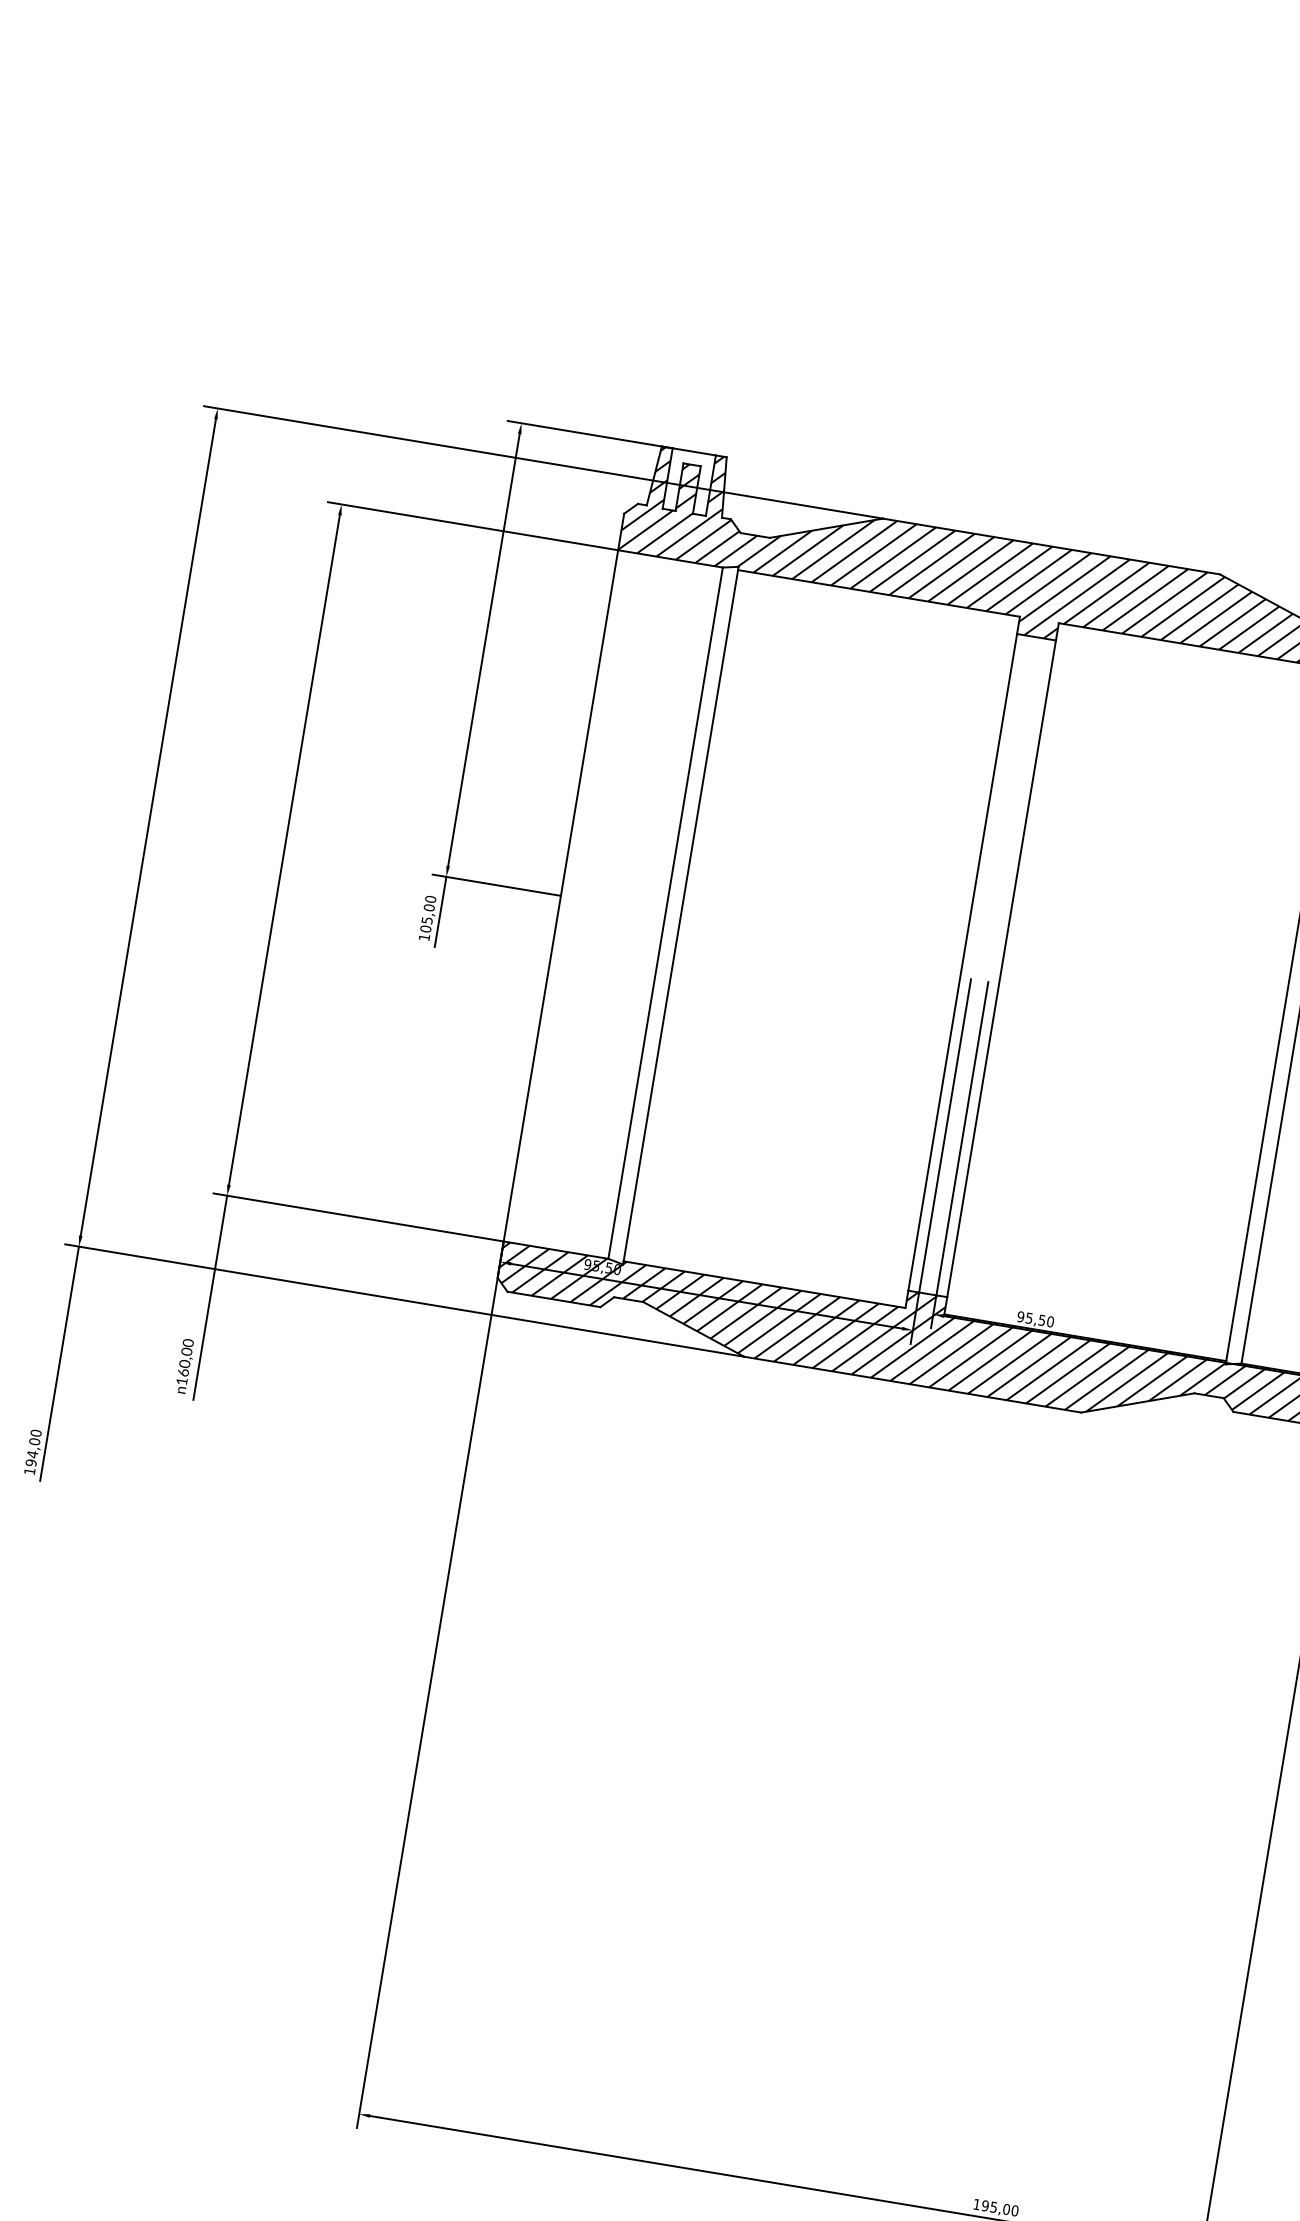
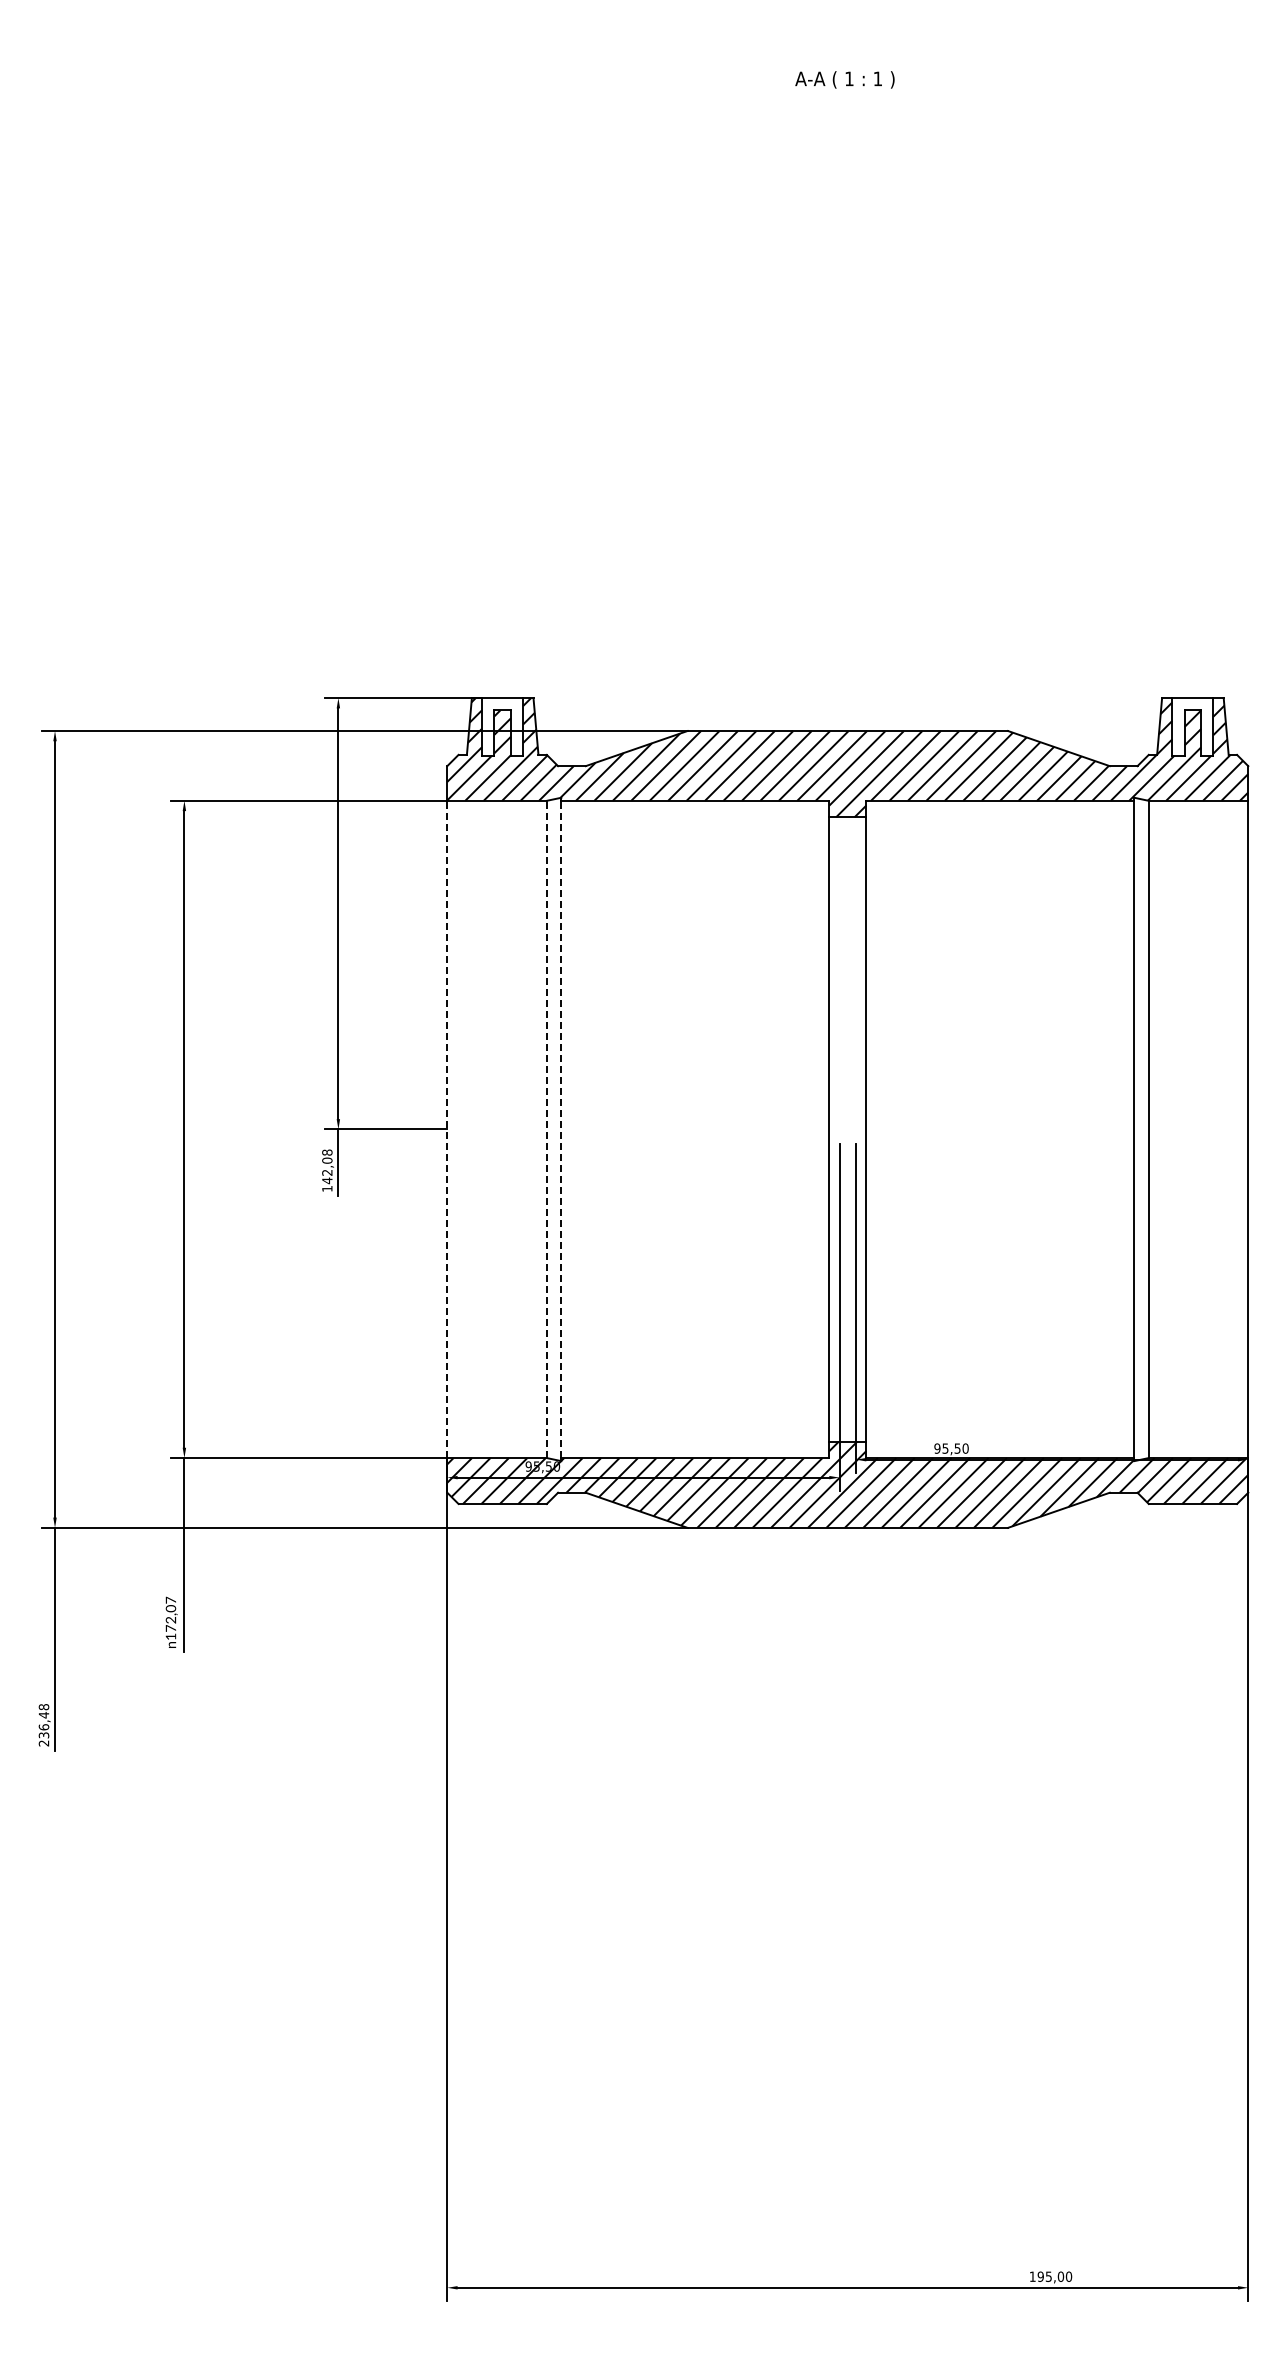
line: (561, 895) -> (447, 1129), solid -> dashed
text: (428, 913) -> (327, 1166), 105,00 -> 142,08
line: (665, 913) -> (546, 1129), solid -> dashed
line: (681, 915) -> (561, 1129), solid -> dashed
text: (185, 1356) -> (170, 1613), 160,00 -> 172,07
text: (32, 1452) -> (43, 1725), 194,00 -> 236,48

